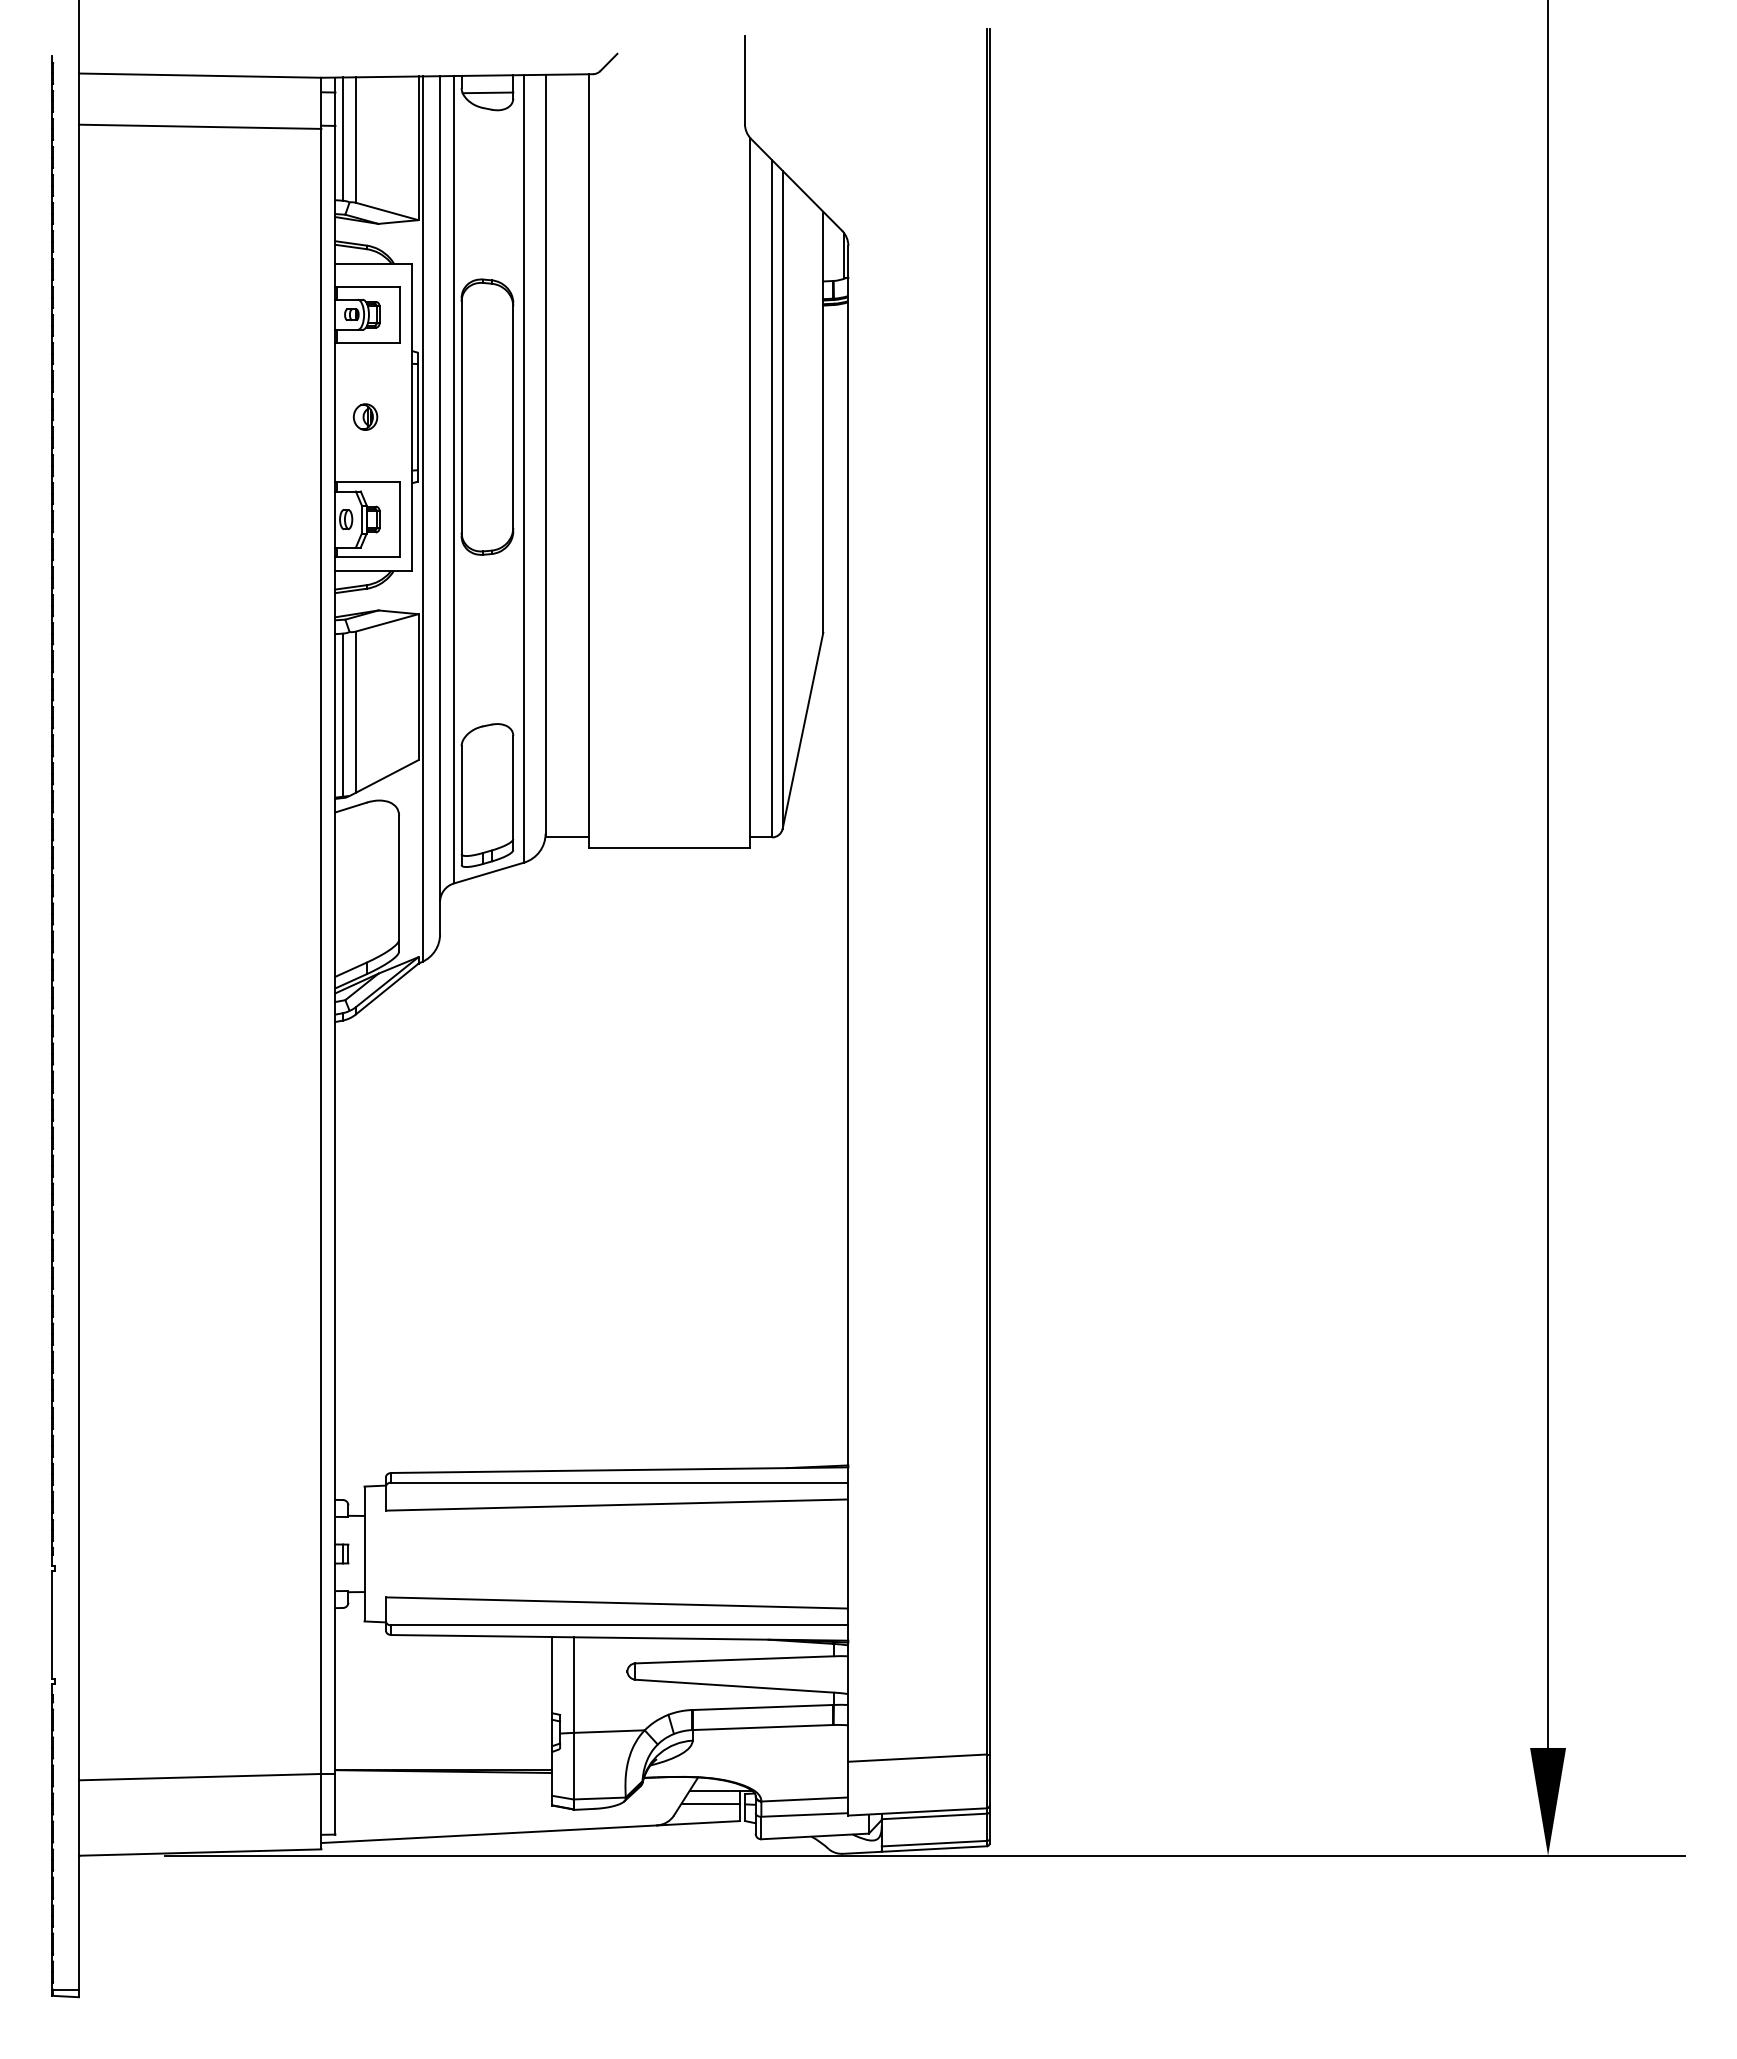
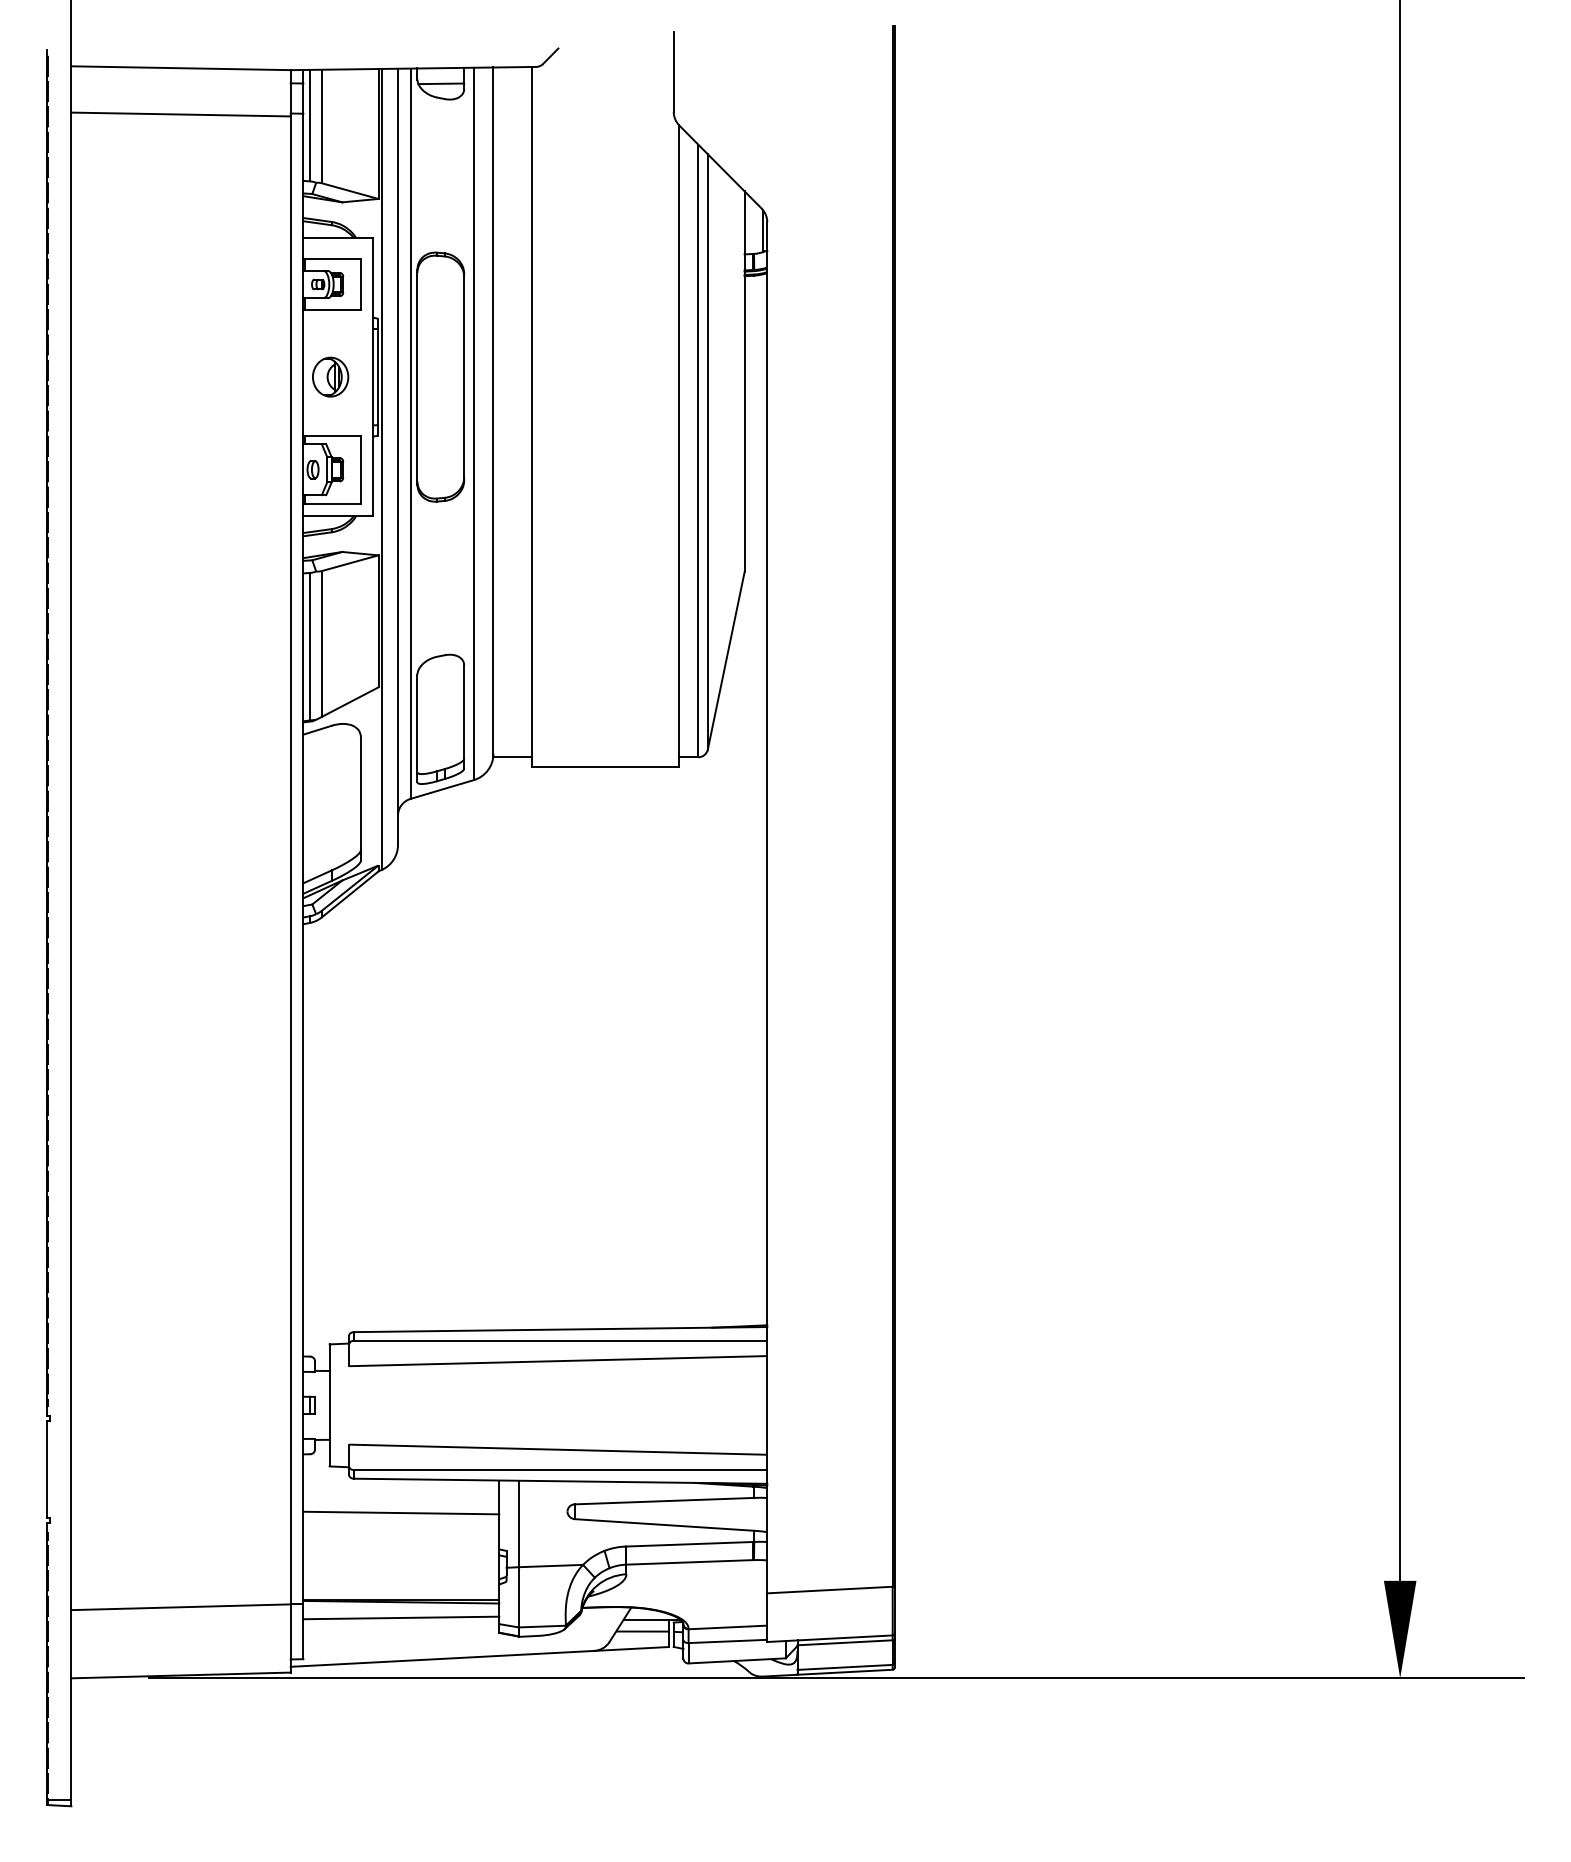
part: (365, 416) -> (330, 376), size x1.67
line: (443, 1672) -> (401, 1512), added
line: (443, 1788) -> (401, 1617), added

